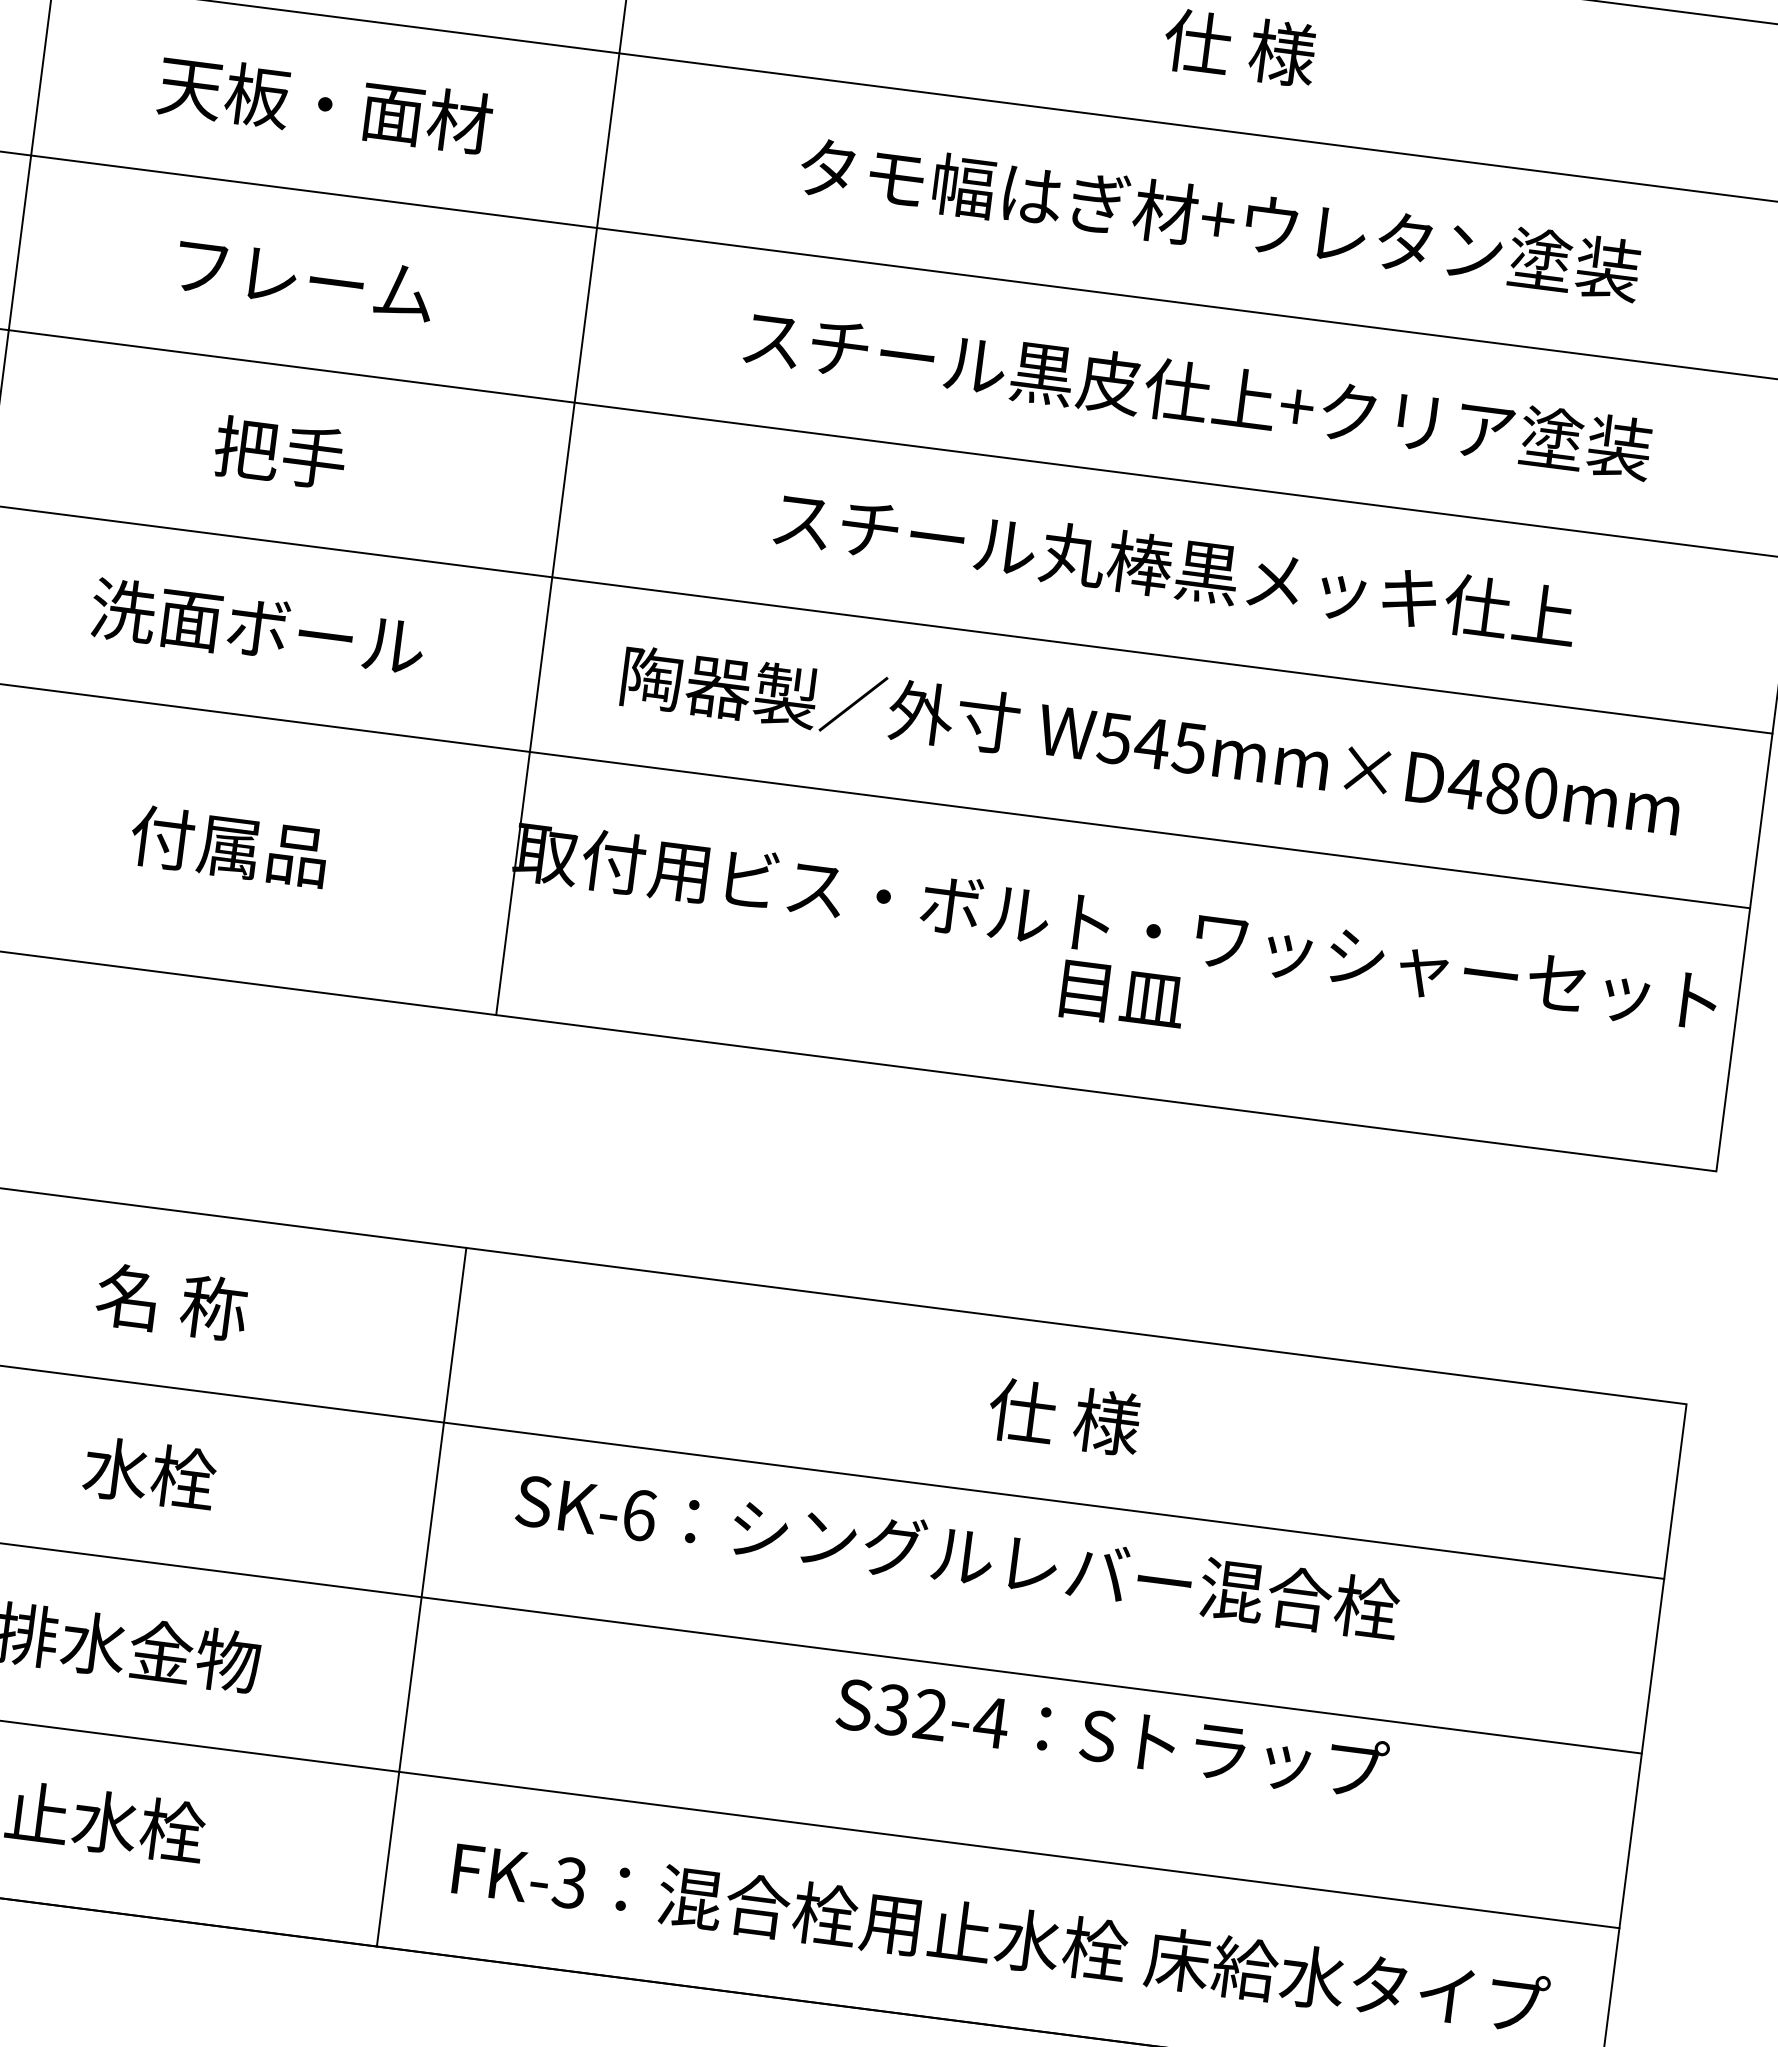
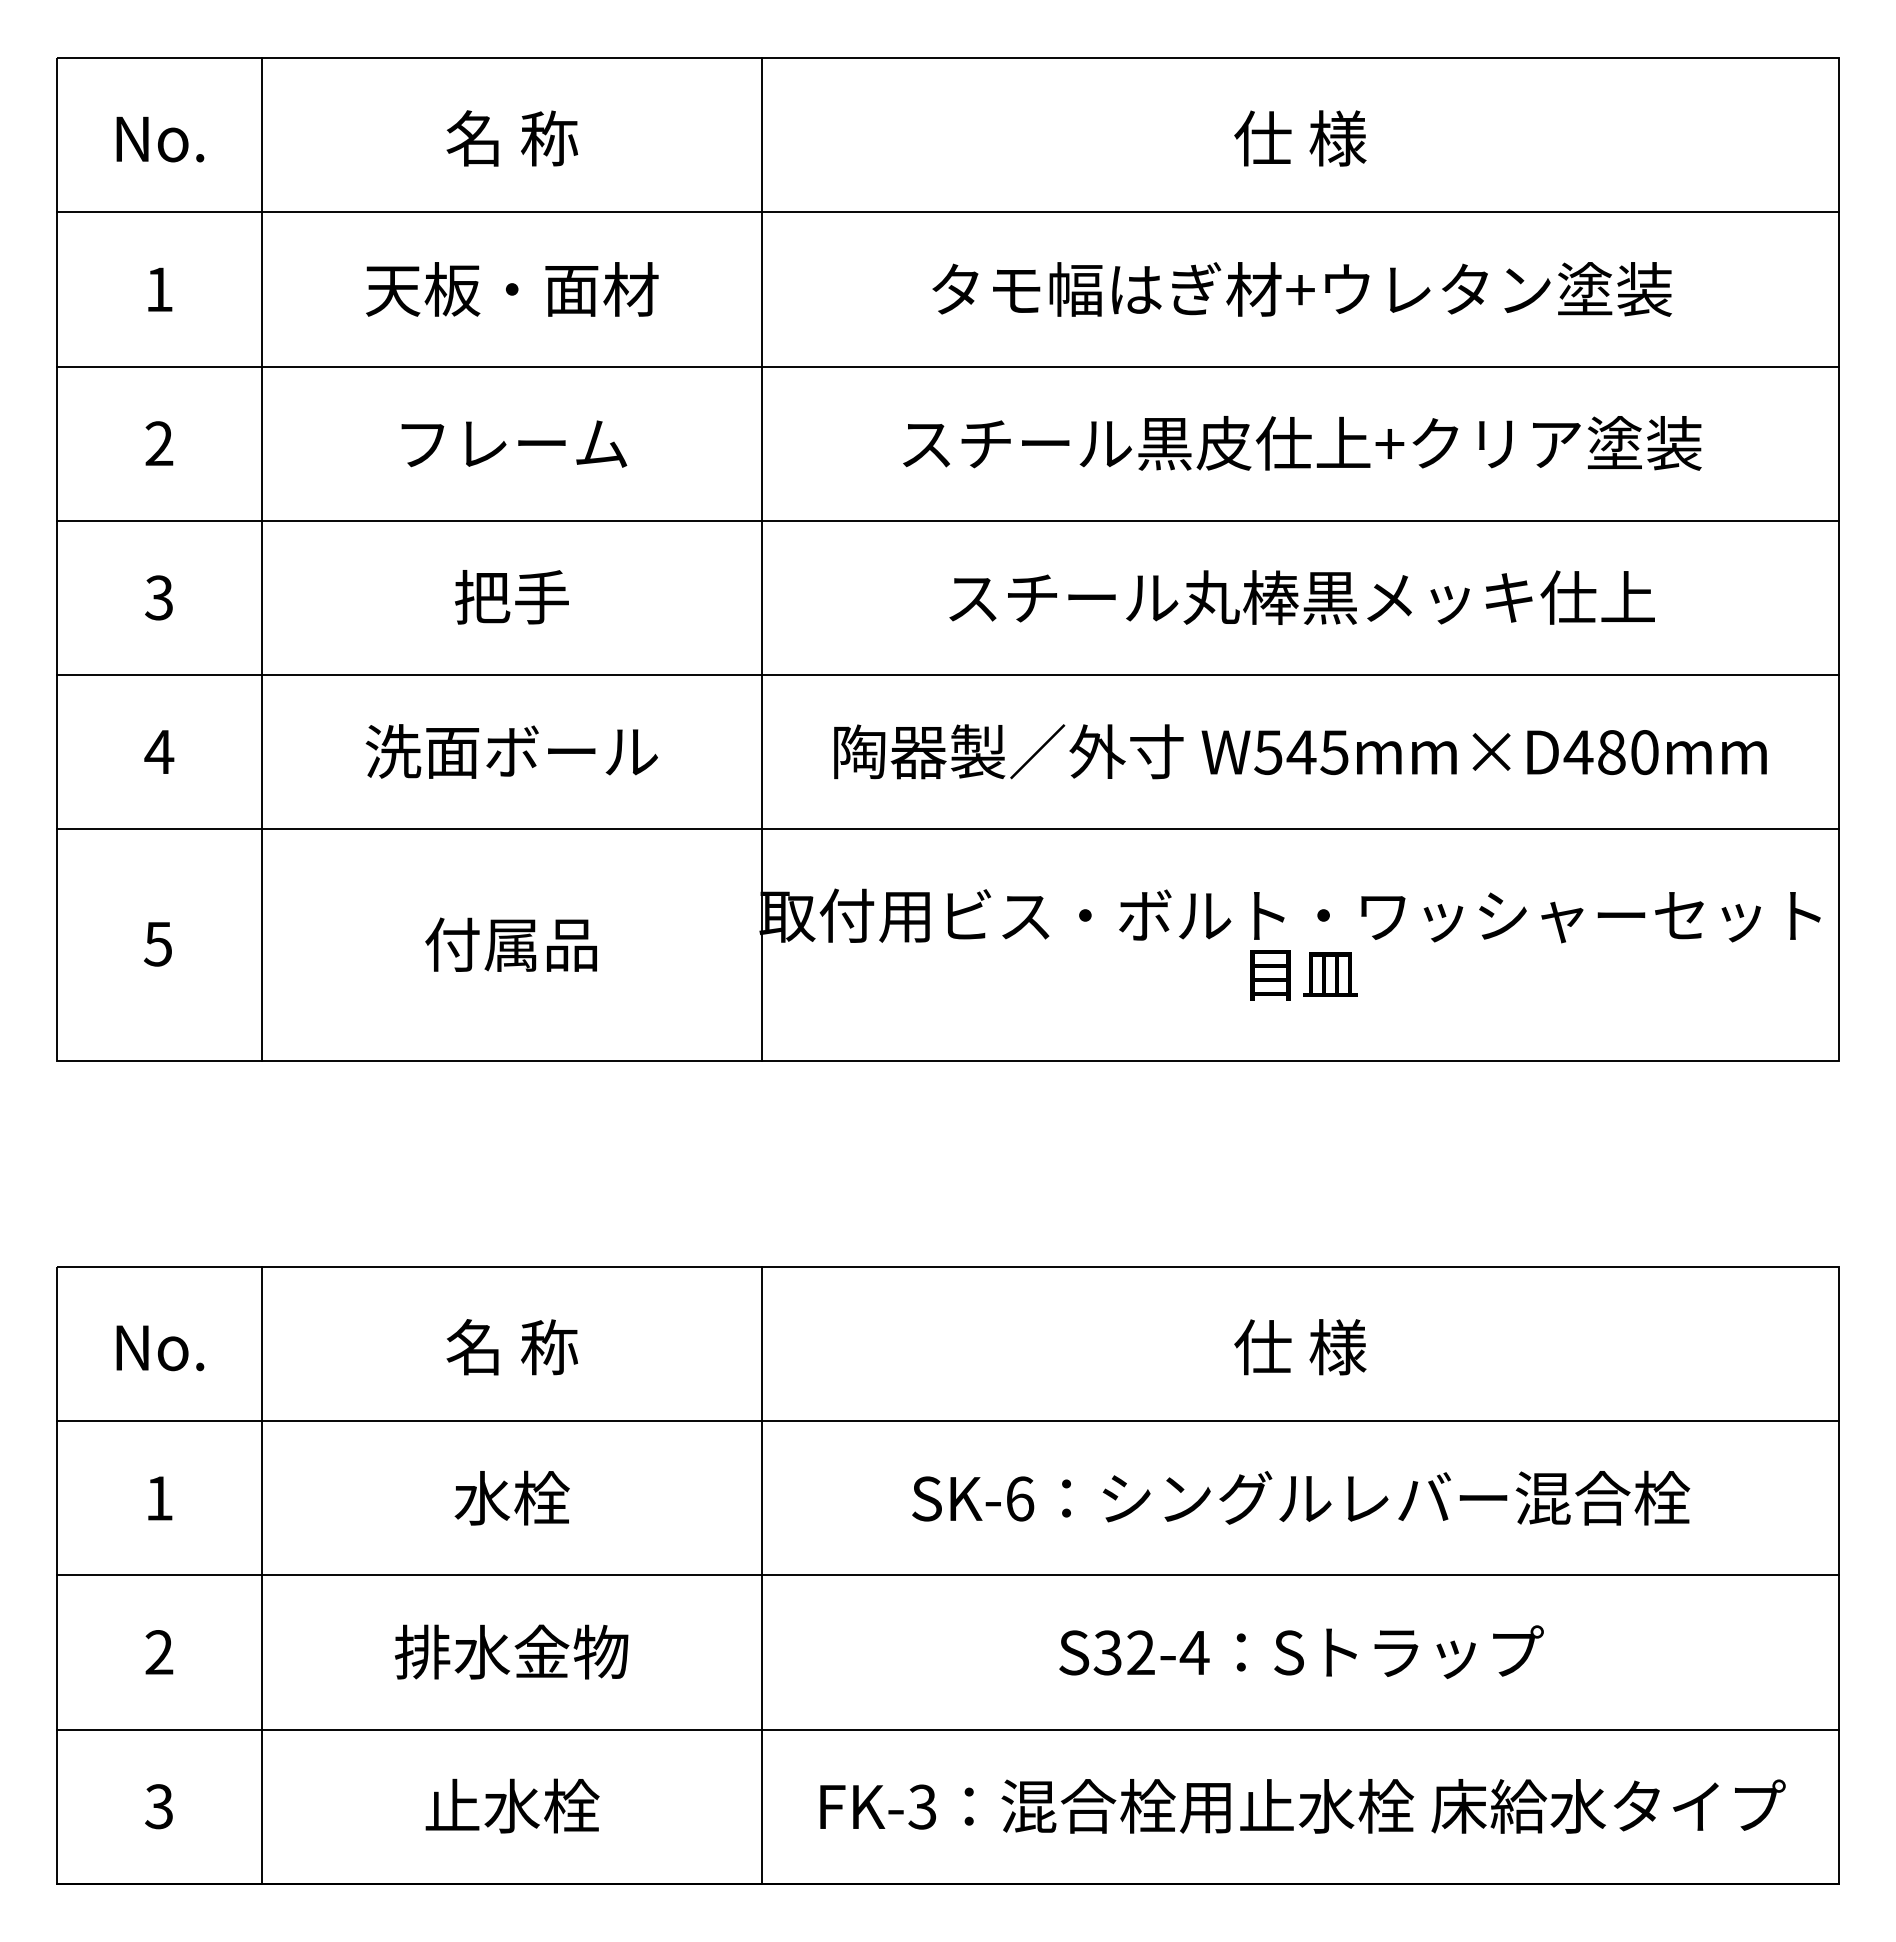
text: (958, 1554) -> (1301, 1497), moved
text: (1112, 1736) -> (1301, 1651), moved

